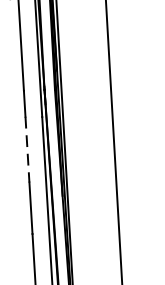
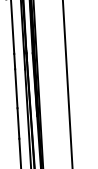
line: (27, 149) -> (16, 88), dashed -> solid

